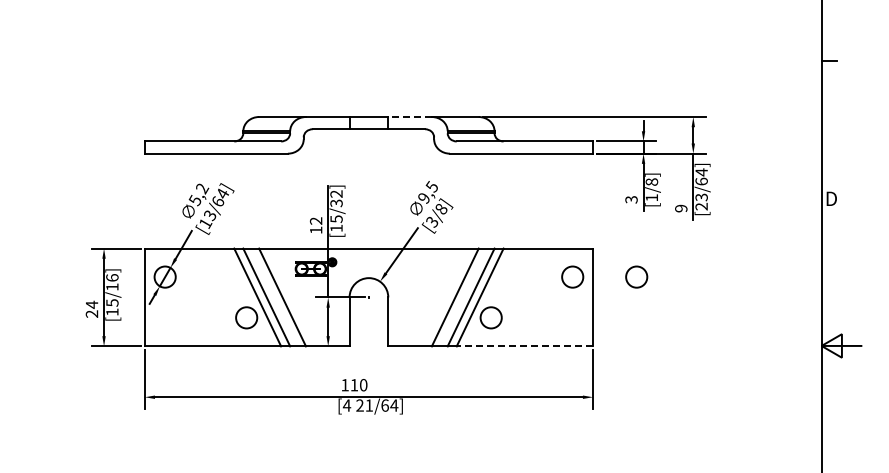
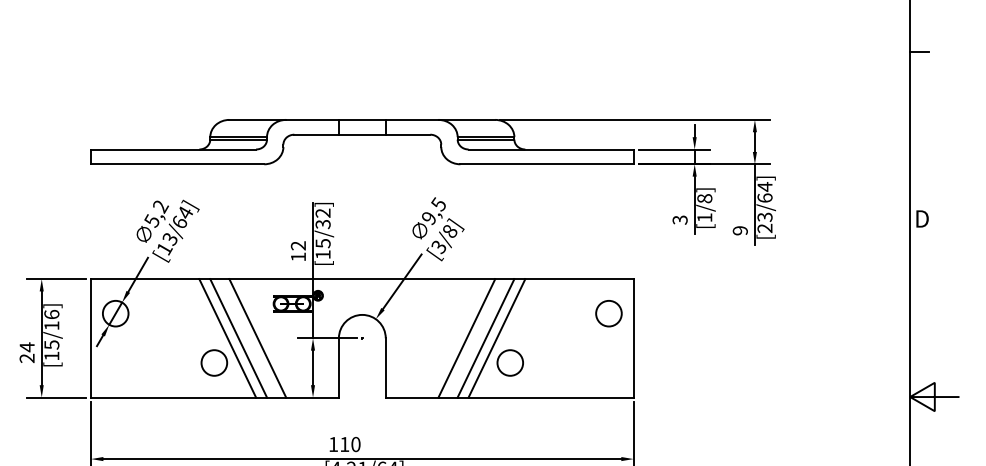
line: (410, 117) -> (412, 120), dashed -> solid
circle: (636, 276) -> (686, 312), removed
line: (524, 346) -> (550, 397), dashed -> solid

